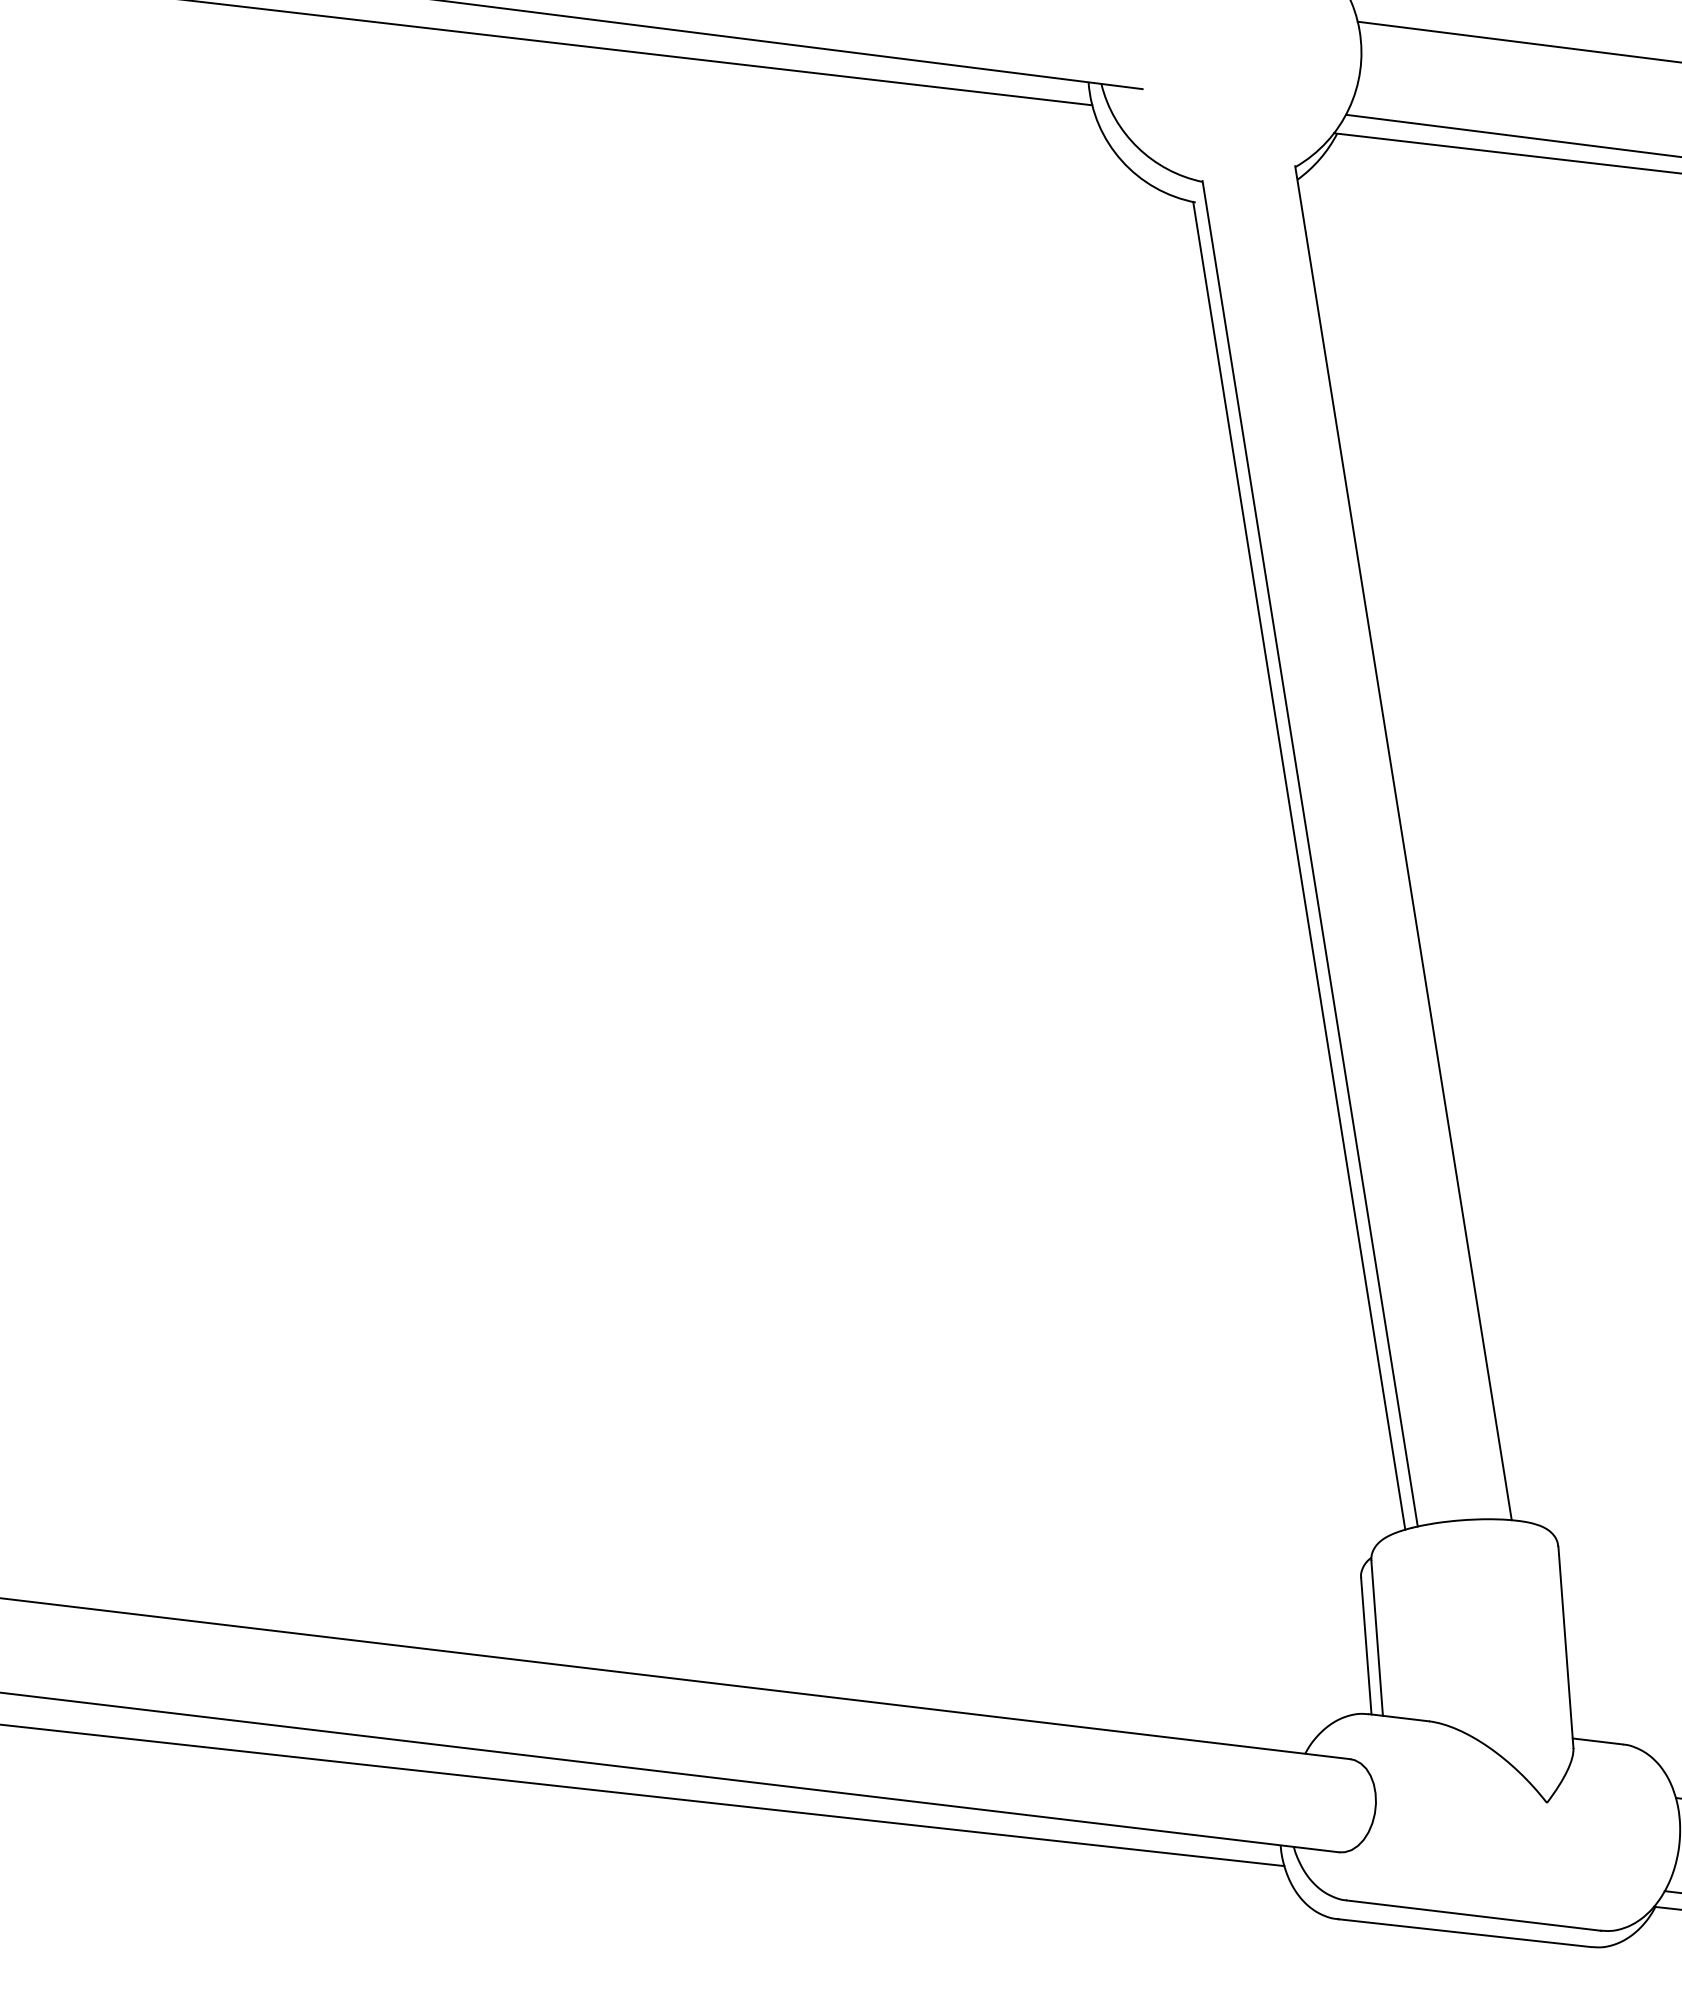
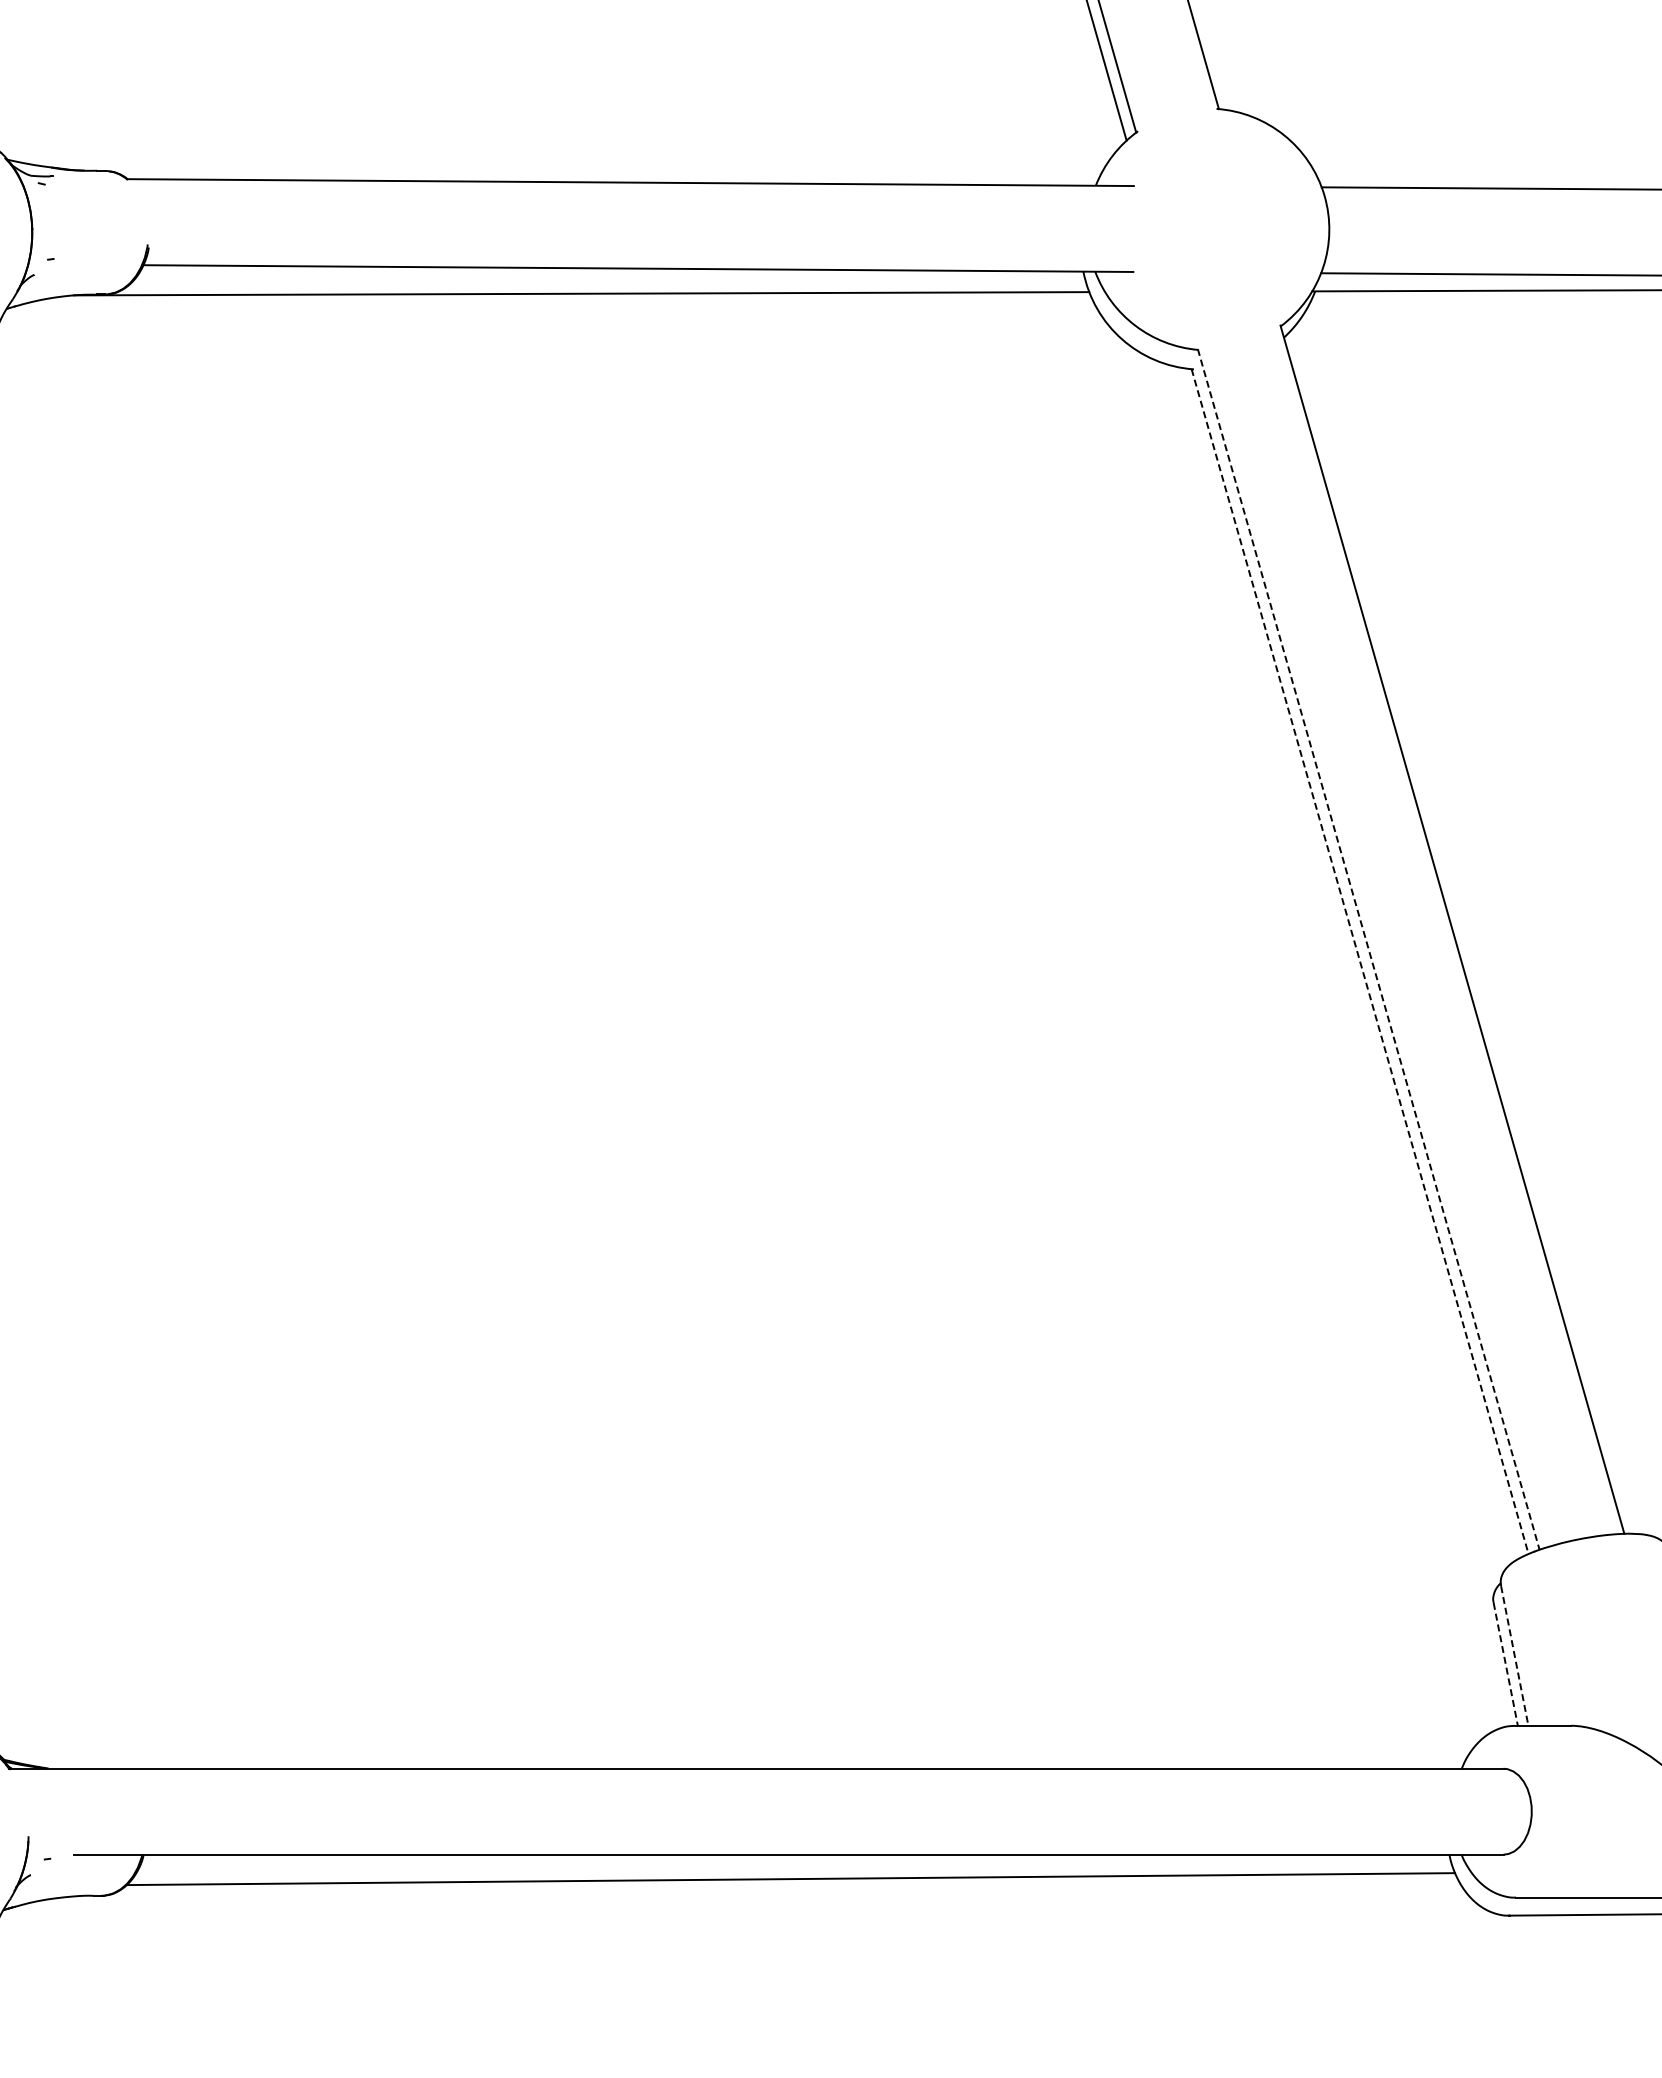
line: (1309, 853) -> (1368, 949), solid -> dashed
line: (1299, 865) -> (1360, 961), solid -> dashed
line: (1376, 1638) -> (1514, 1656), solid -> dashed
line: (1366, 1646) -> (1505, 1664), solid -> dashed

